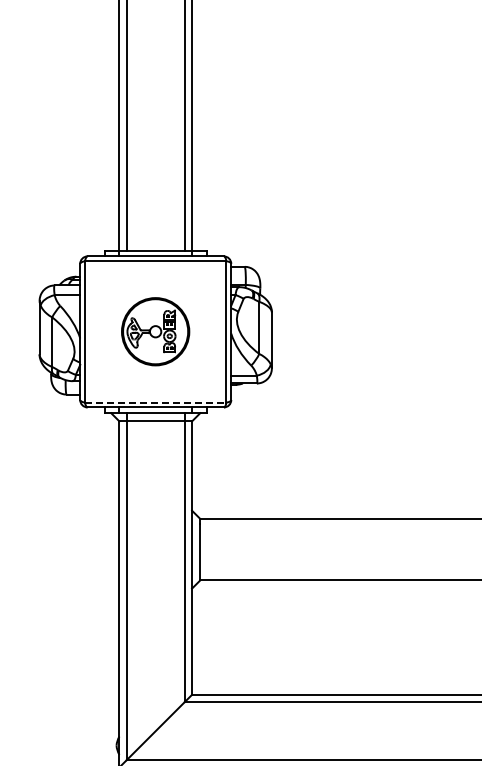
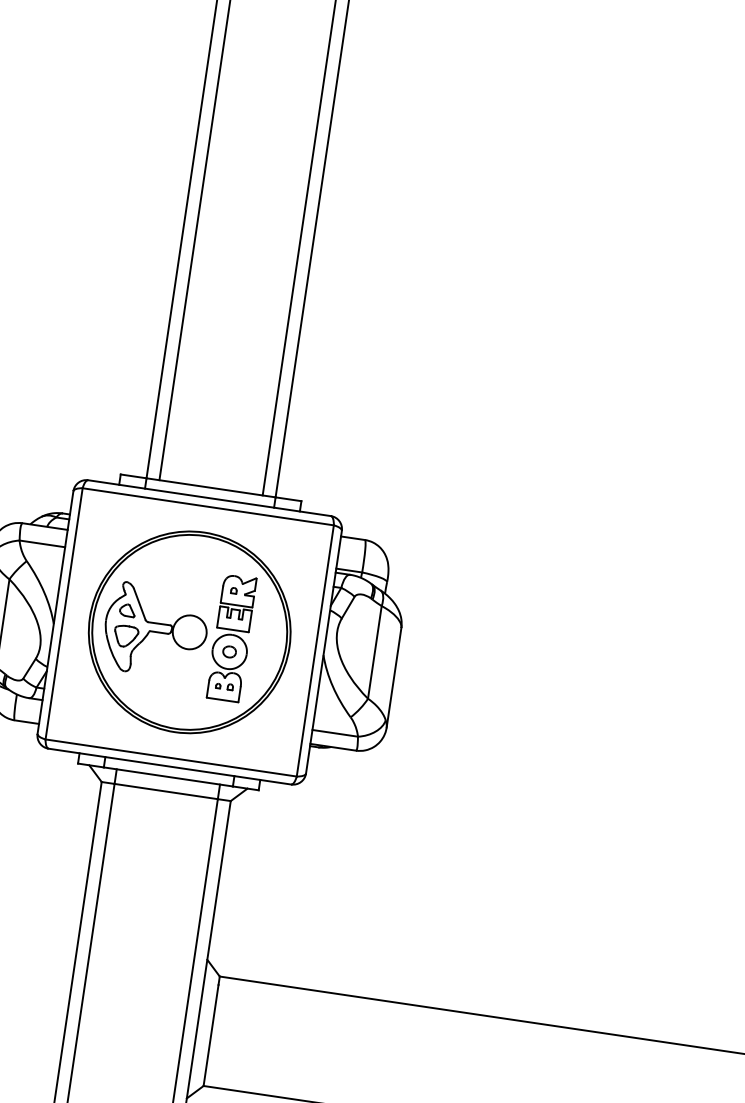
part: (155, 331) -> (189, 631), size x1.67
line: (155, 402) -> (170, 757), dashed -> solid

